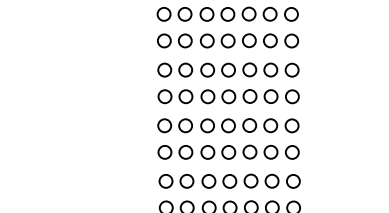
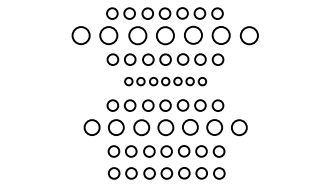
part: (227, 40) -> (164, 35), size x1.6
part: (228, 96) -> (165, 81), size x0.7
part: (228, 152) -> (165, 127), size x1.4

